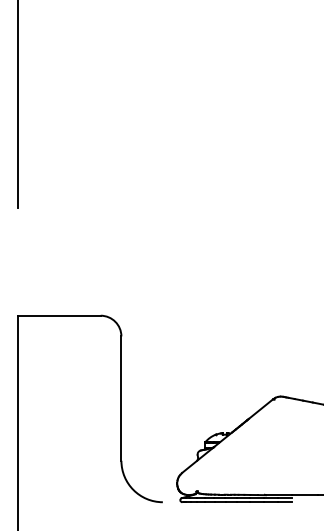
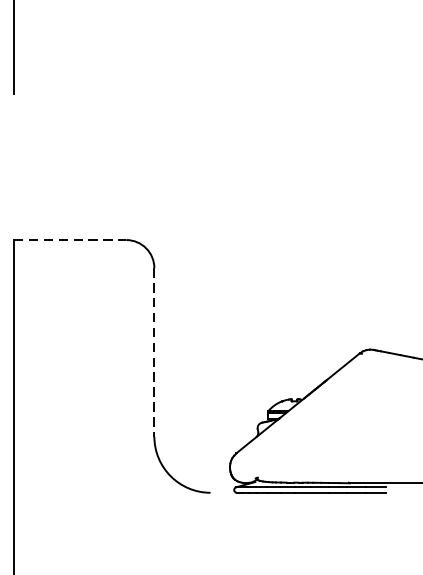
line: (59, 315) -> (70, 239), solid -> dashed
line: (121, 399) -> (154, 353), solid -> dashed

